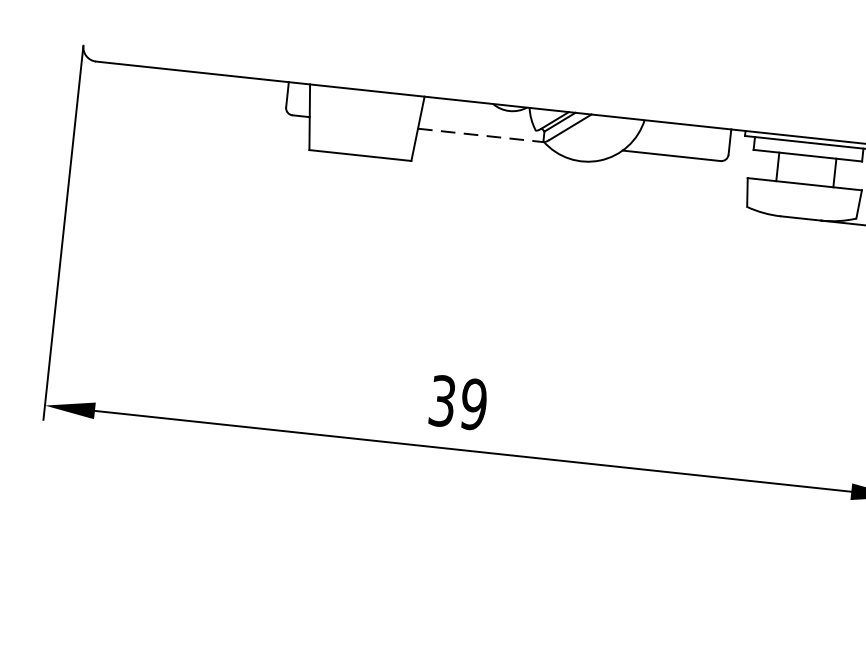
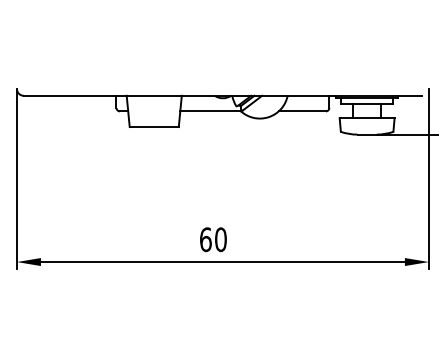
line: (482, 135) -> (211, 111), dashed -> solid
text: (458, 402) -> (213, 239), 39 -> 60

